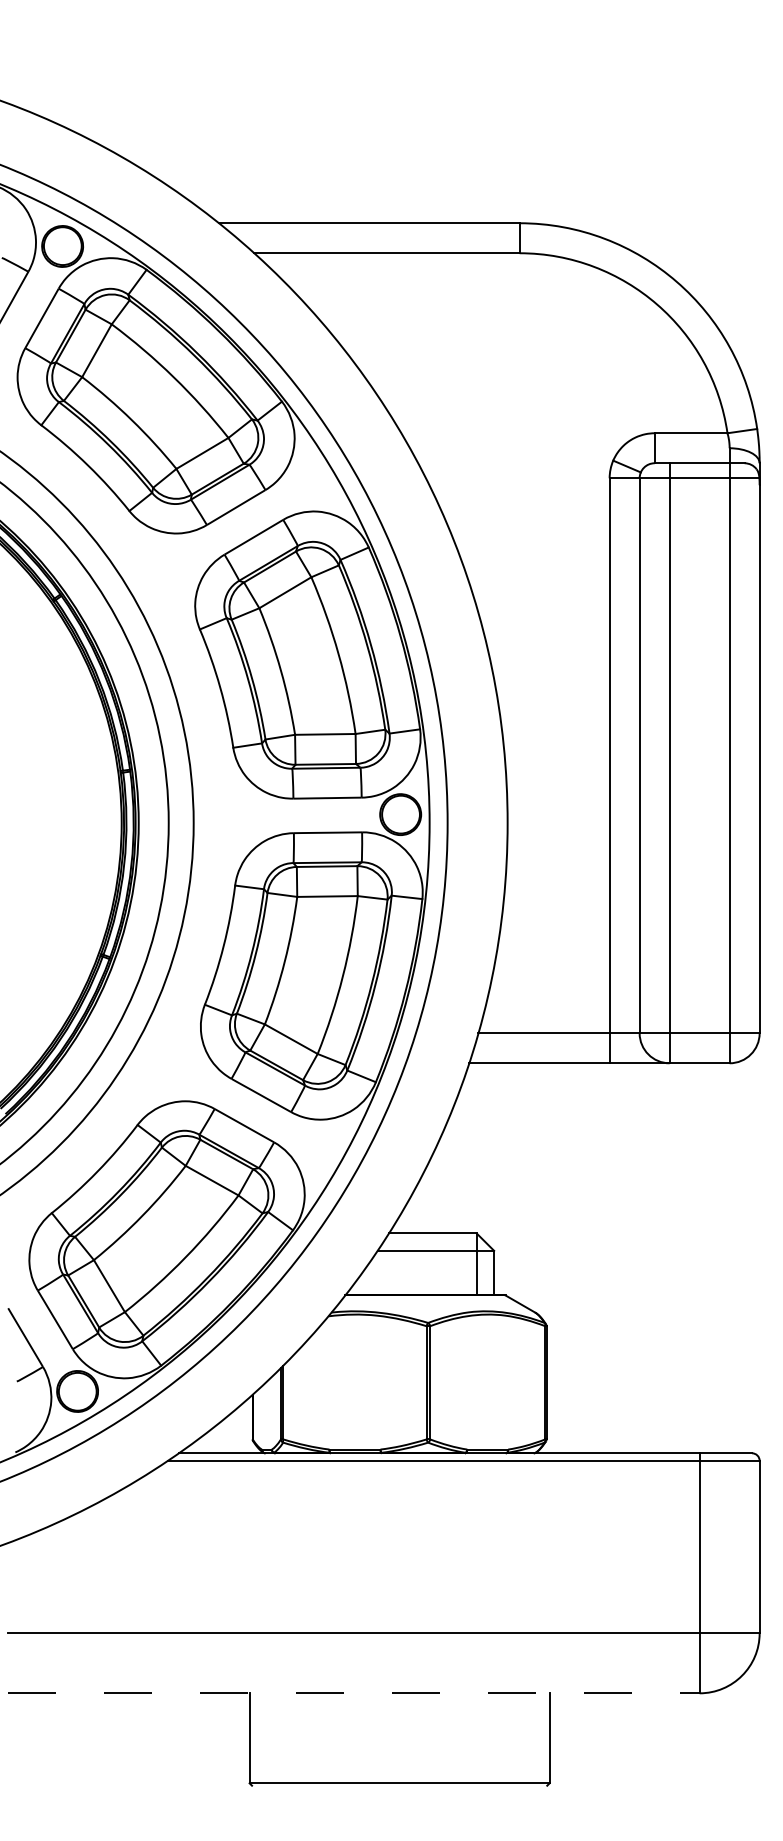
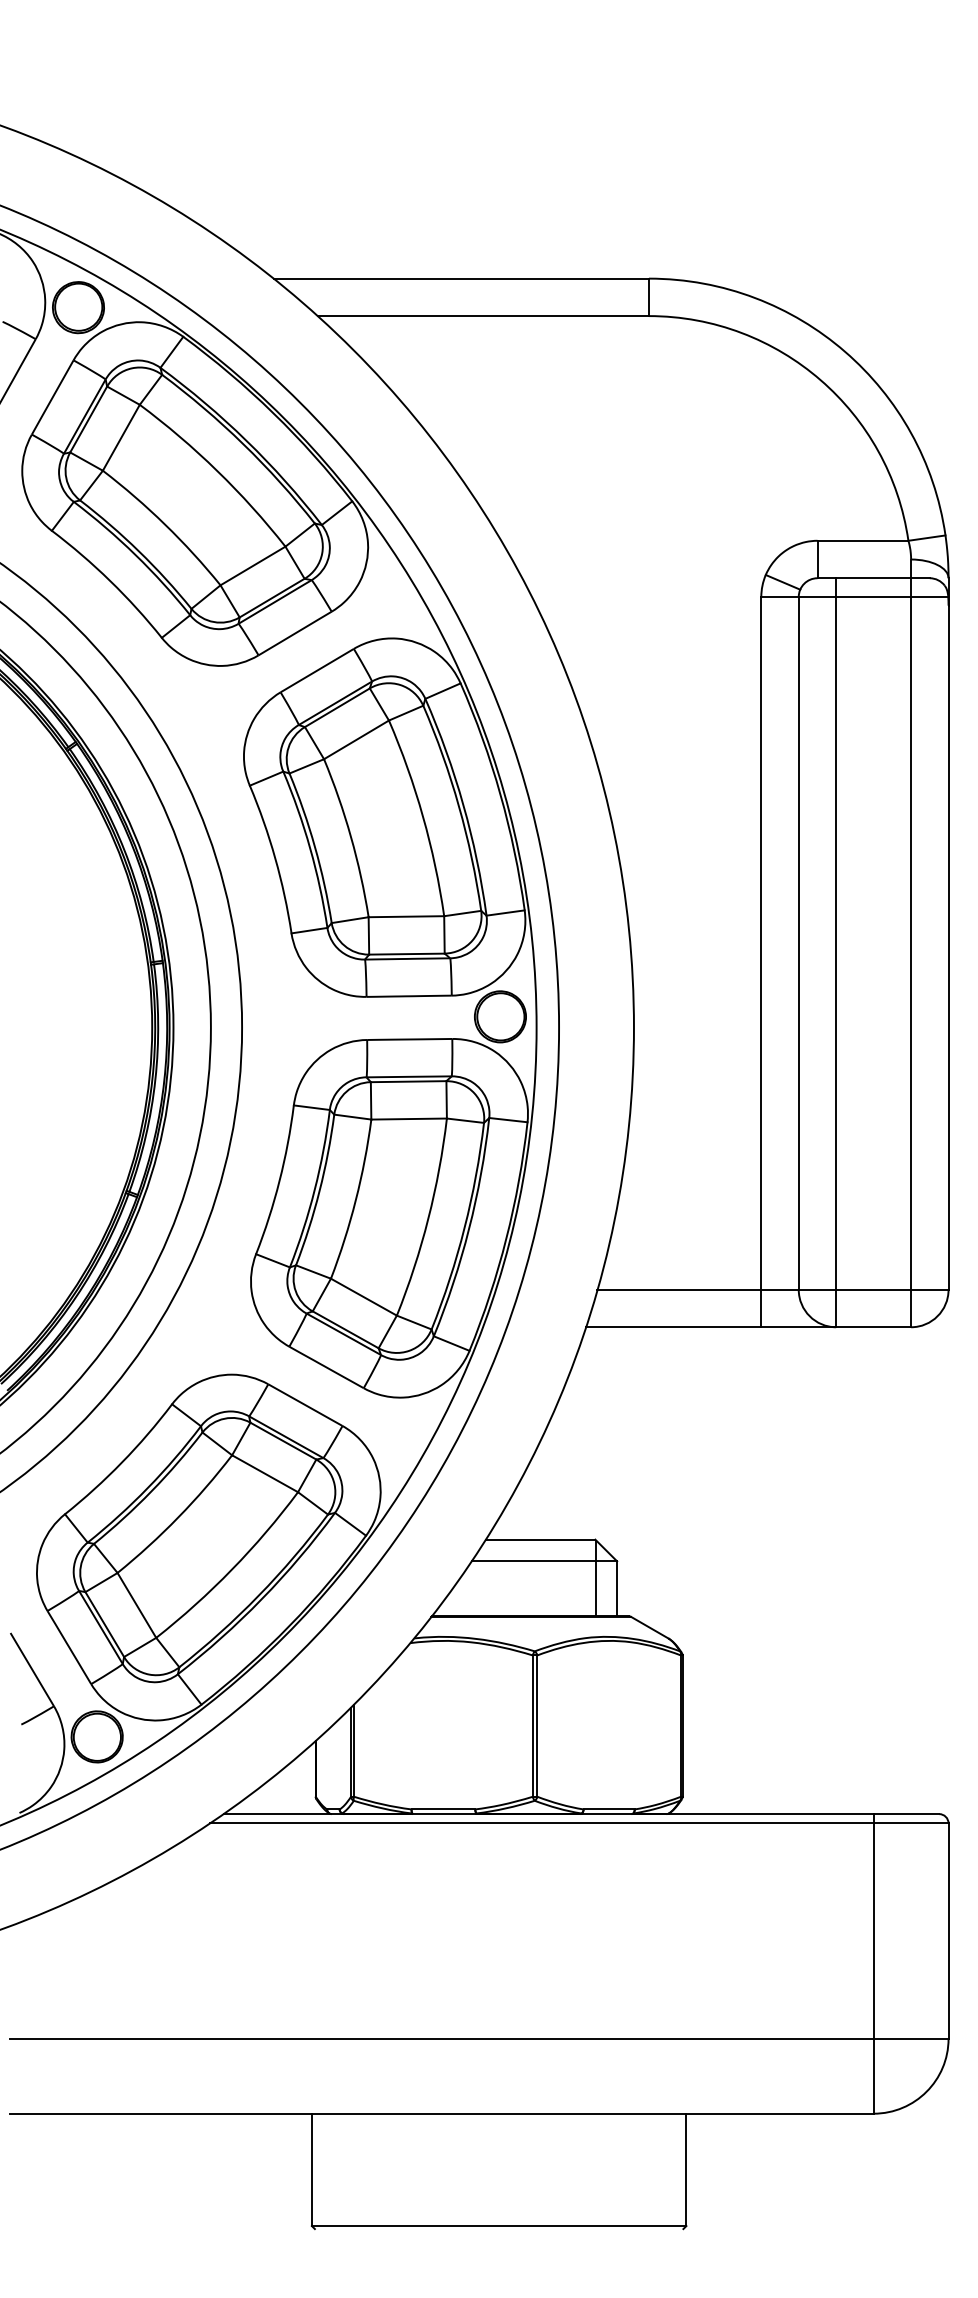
line: (353, 1693) -> (441, 2113), dashed -> solid

